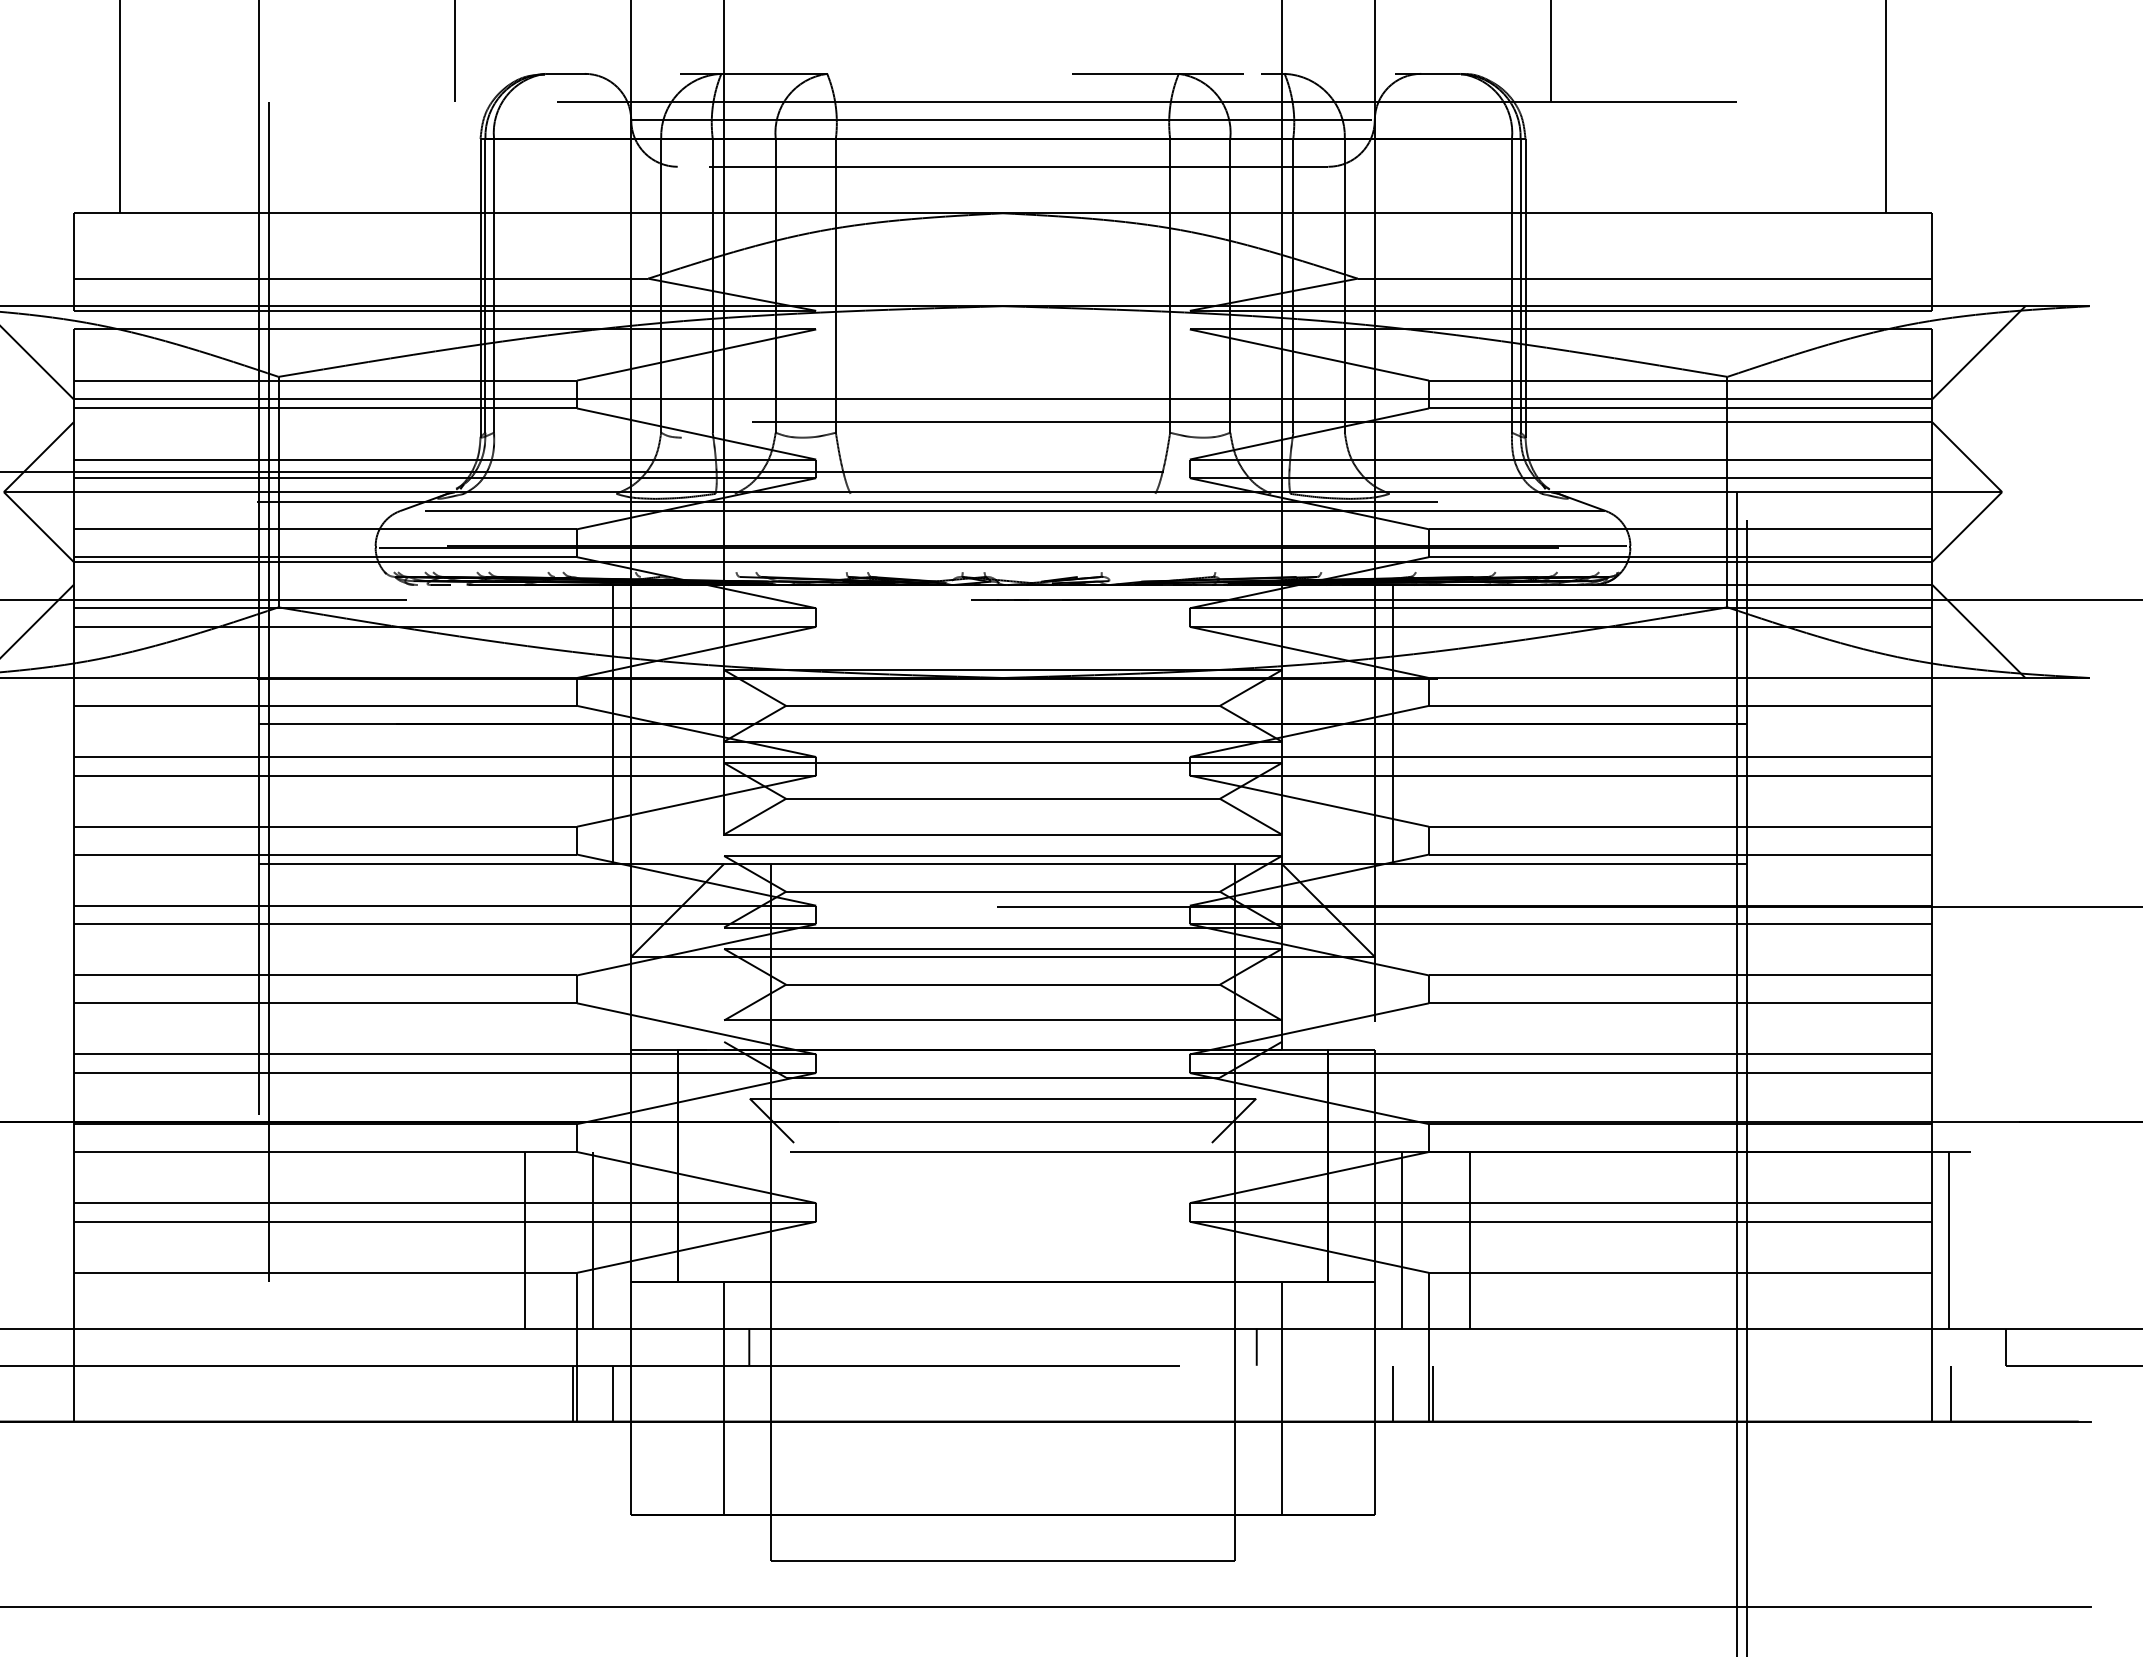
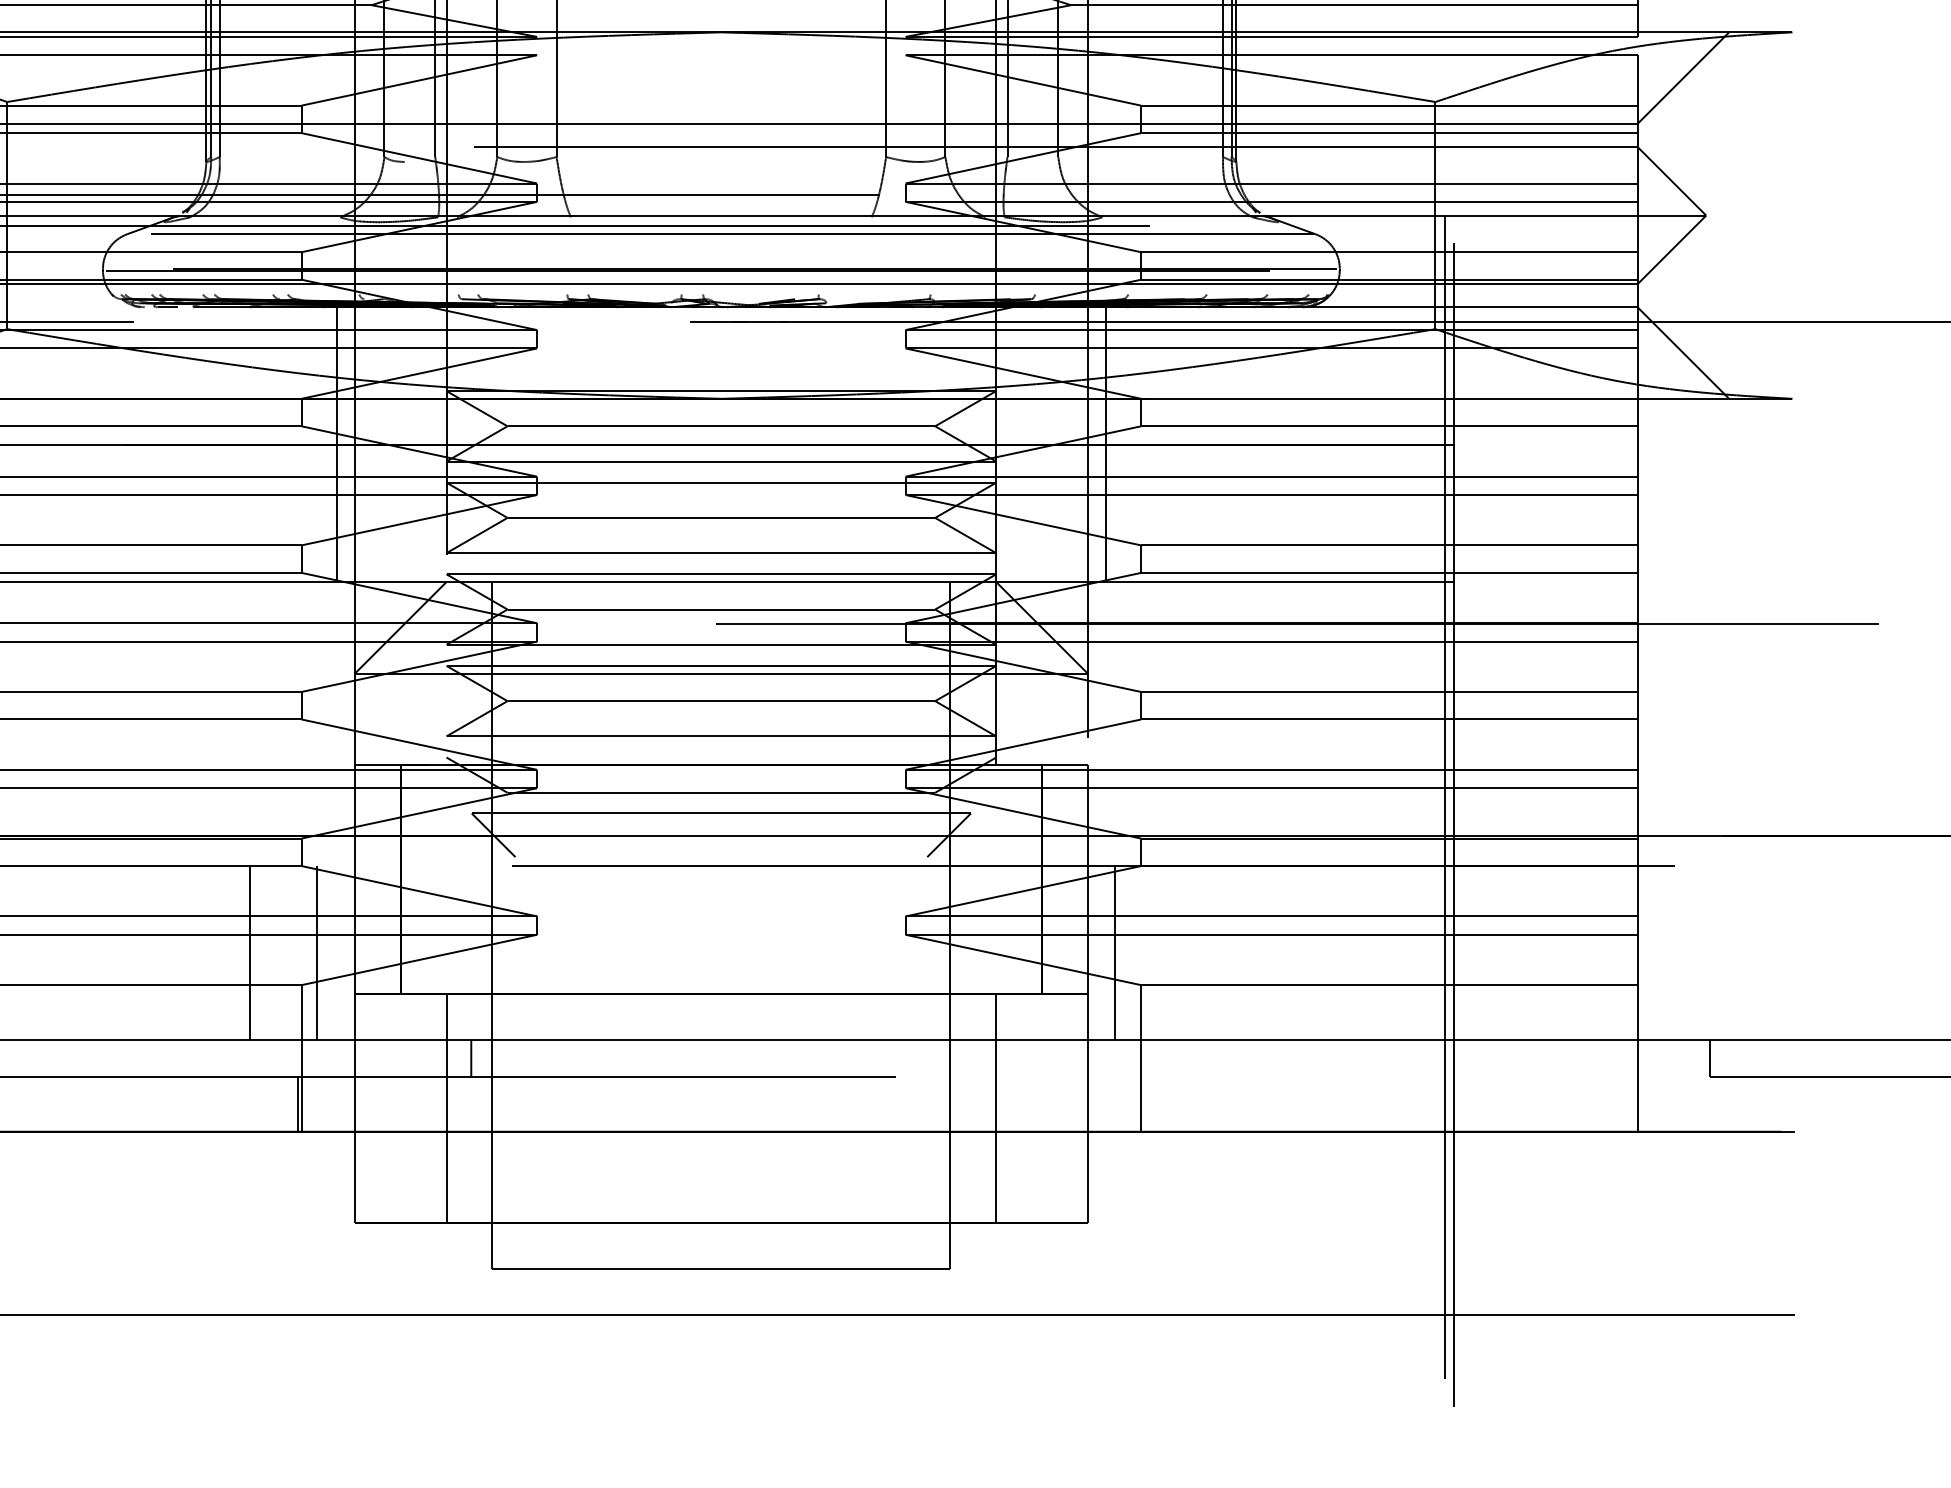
line: (1470, 1240) -> (1182, 953), removed
line: (1948, 1240) -> (1653, 953), removed
line: (1256, 1346) -> (971, 1057), removed
line: (612, 1393) -> (336, 1104), removed
line: (1393, 1393) -> (1106, 1104), removed
line: (1433, 1393) -> (1145, 1104), removed
line: (1951, 1393) -> (1656, 1104), removed

